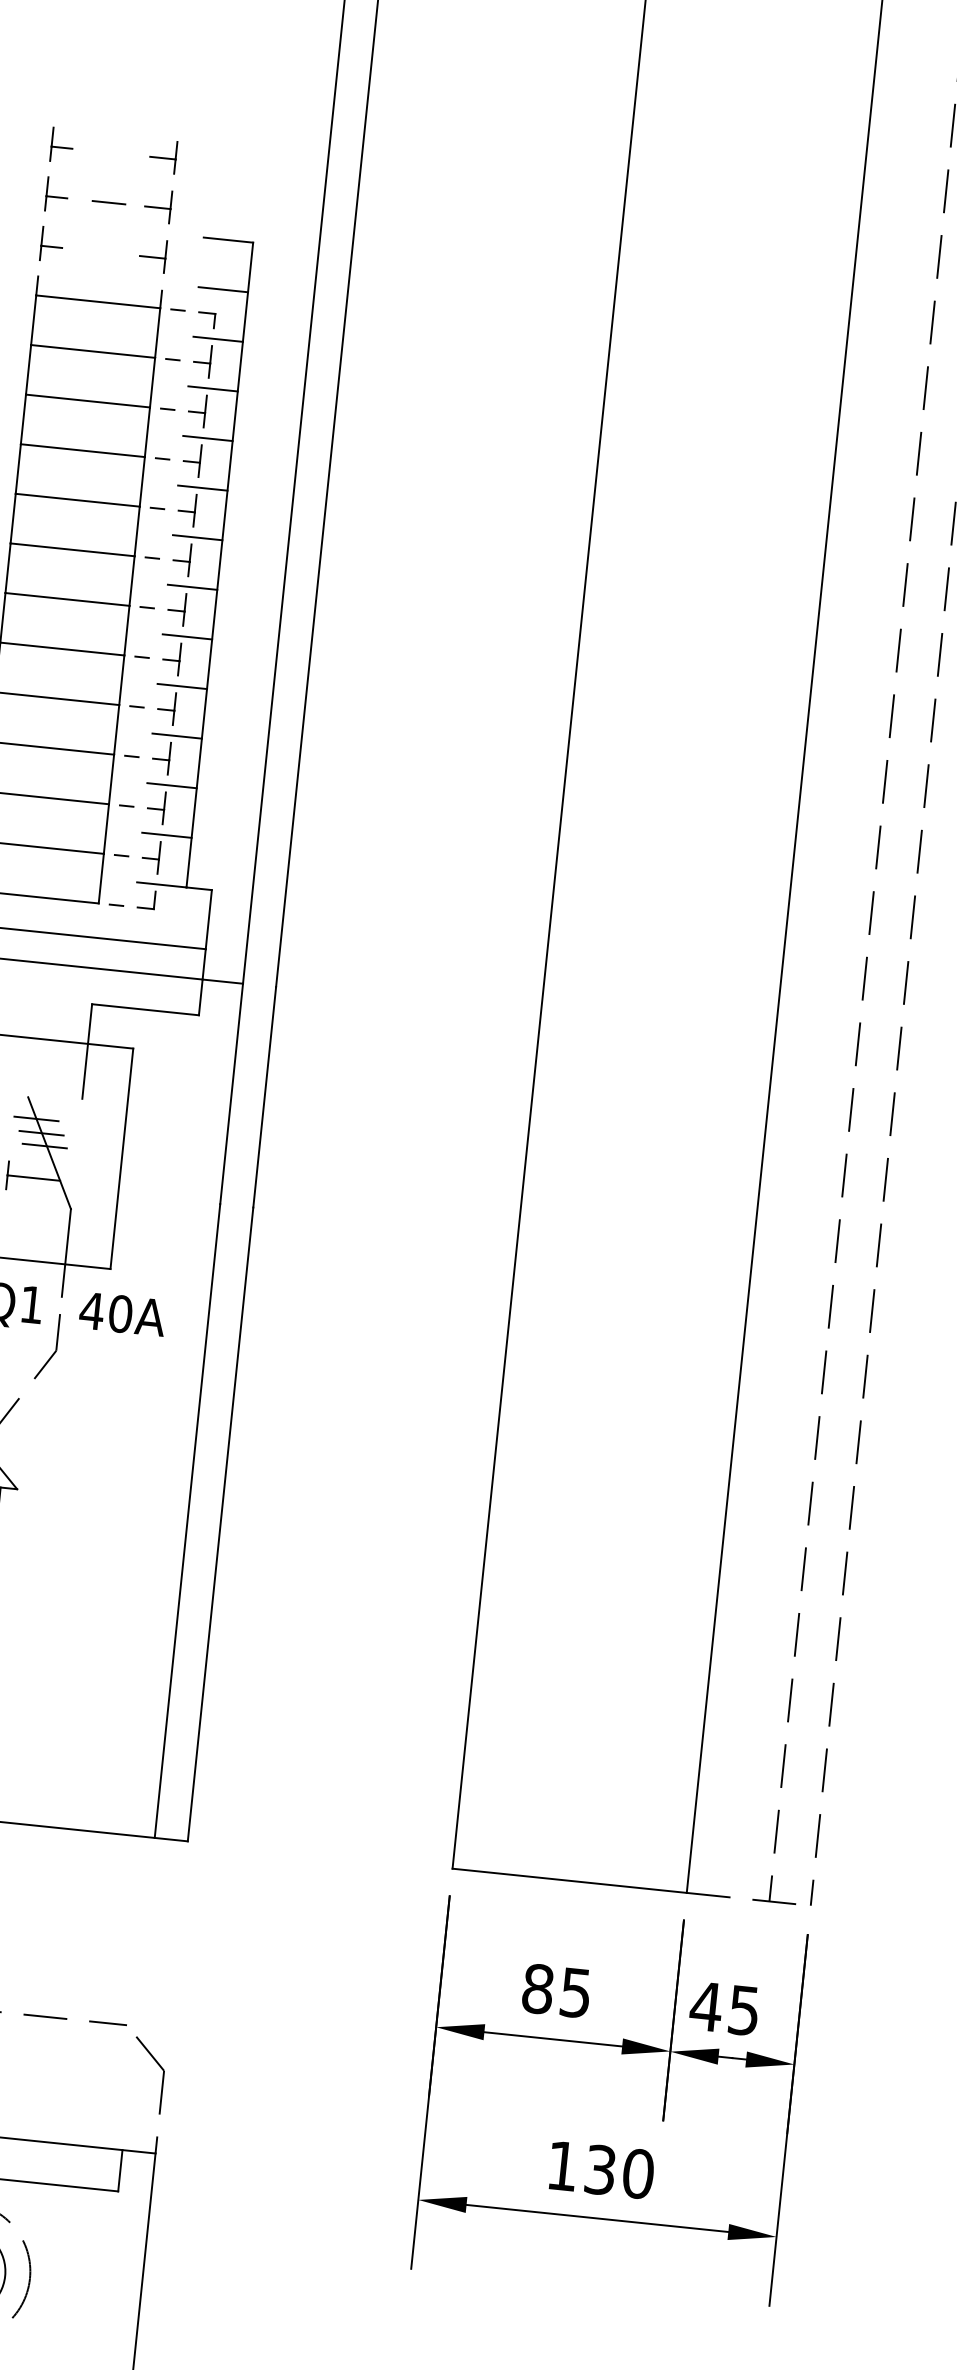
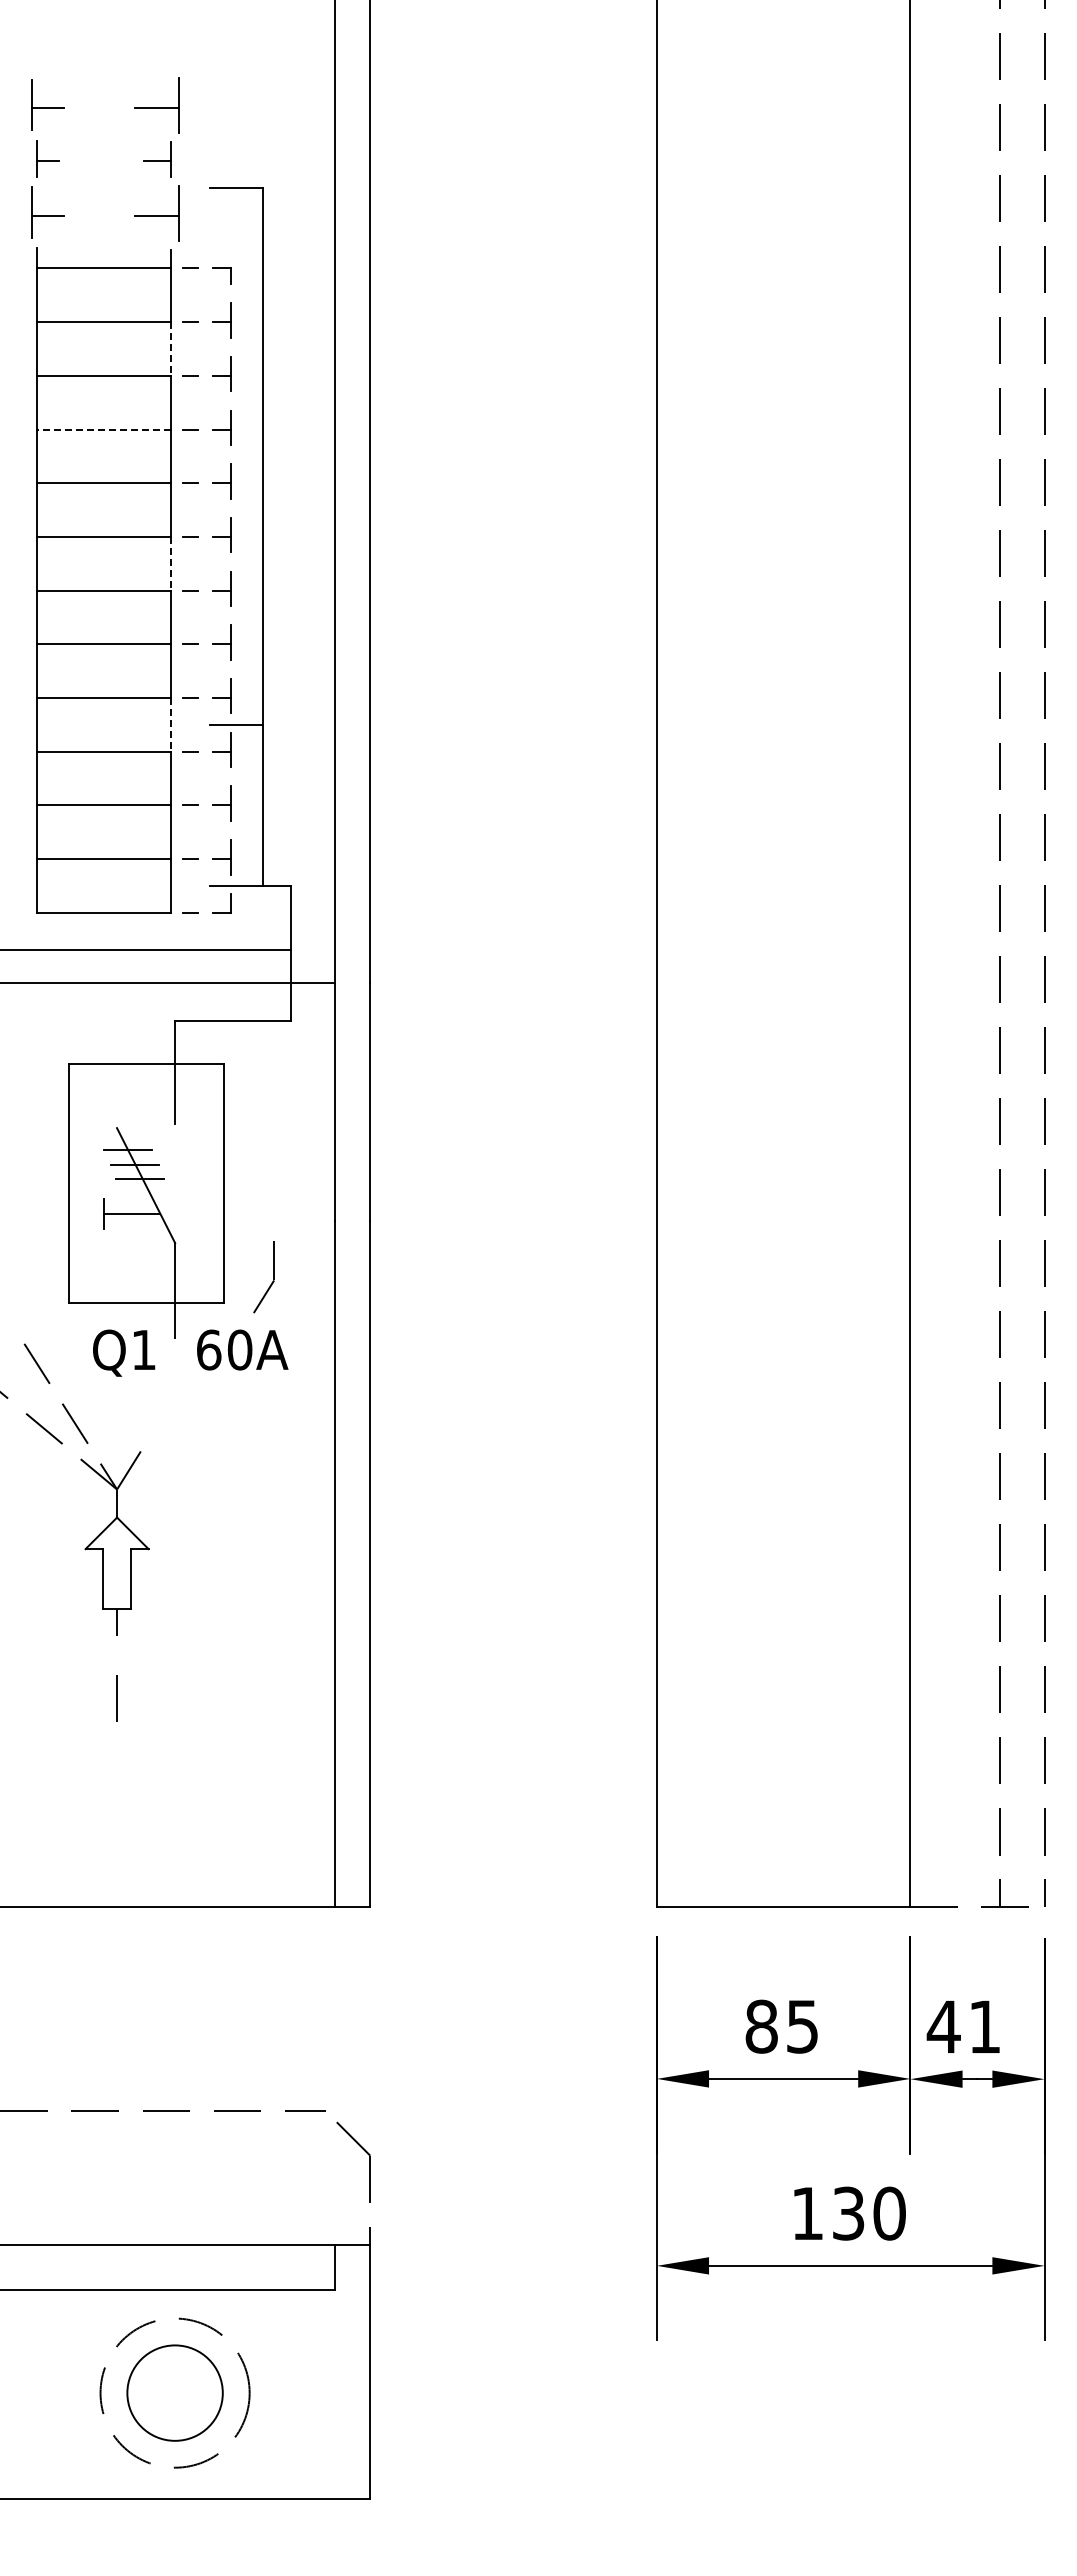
part: (61, 144) -> (47, 104), size x1.4
part: (163, 156) -> (157, 105), size x1.6
line: (108, 203) -> (104, 161), removed
part: (51, 243) -> (47, 211), size x1.4
part: (153, 255) -> (157, 212), size x1.6
line: (223, 289) -> (236, 241), removed
line: (218, 339) -> (236, 295), removed
line: (152, 383) -> (171, 349), solid -> dashed
line: (212, 389) -> (236, 349), removed
line: (207, 438) -> (236, 402), removed
line: (82, 450) -> (103, 429), solid -> dashed
line: (202, 488) -> (236, 456), removed
line: (197, 538) -> (236, 510), removed
line: (132, 580) -> (171, 563), solid -> dashed
line: (192, 587) -> (236, 563), removed
line: (187, 636) -> (236, 617), removed
line: (182, 686) -> (236, 671), removed
line: (117, 729) -> (171, 724), solid -> dashed
line: (171, 785) -> (236, 778), removed
line: (166, 835) -> (236, 832), removed
text: (91, 1310) -> (208, 1349), 40A -> 60A
part: (53, 1352) -> (271, 1282), moved
text: (743, 2010) -> (984, 2026), 45 -> 41

